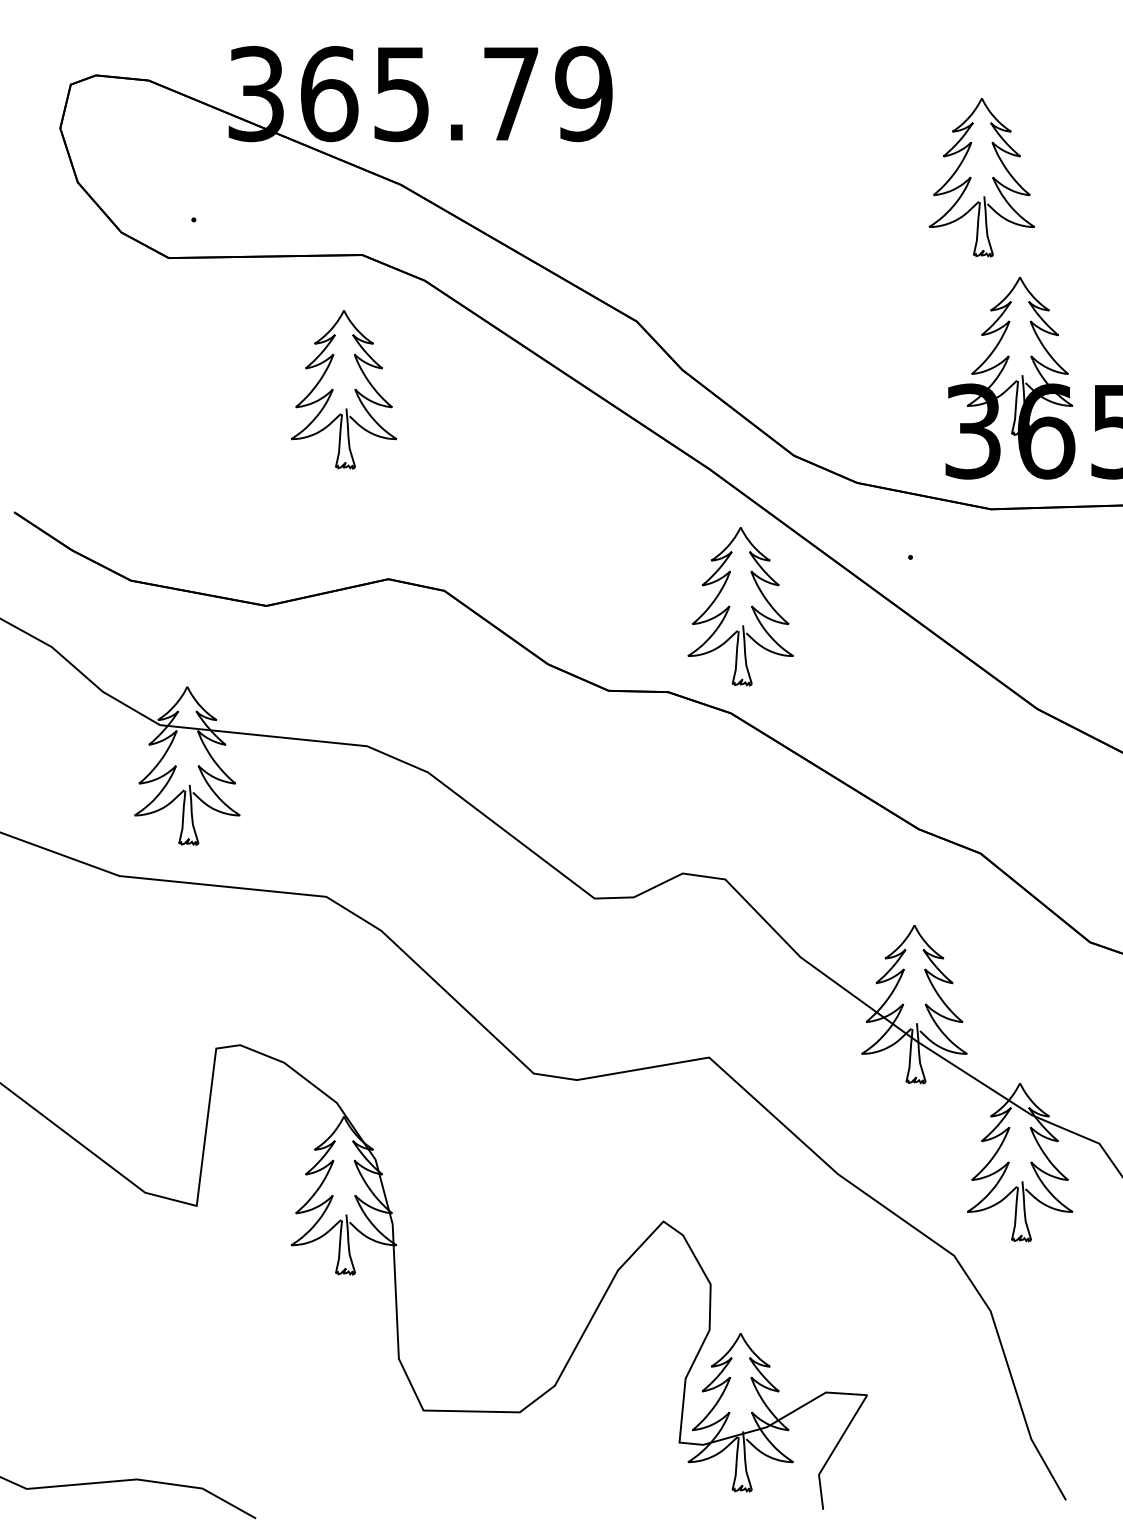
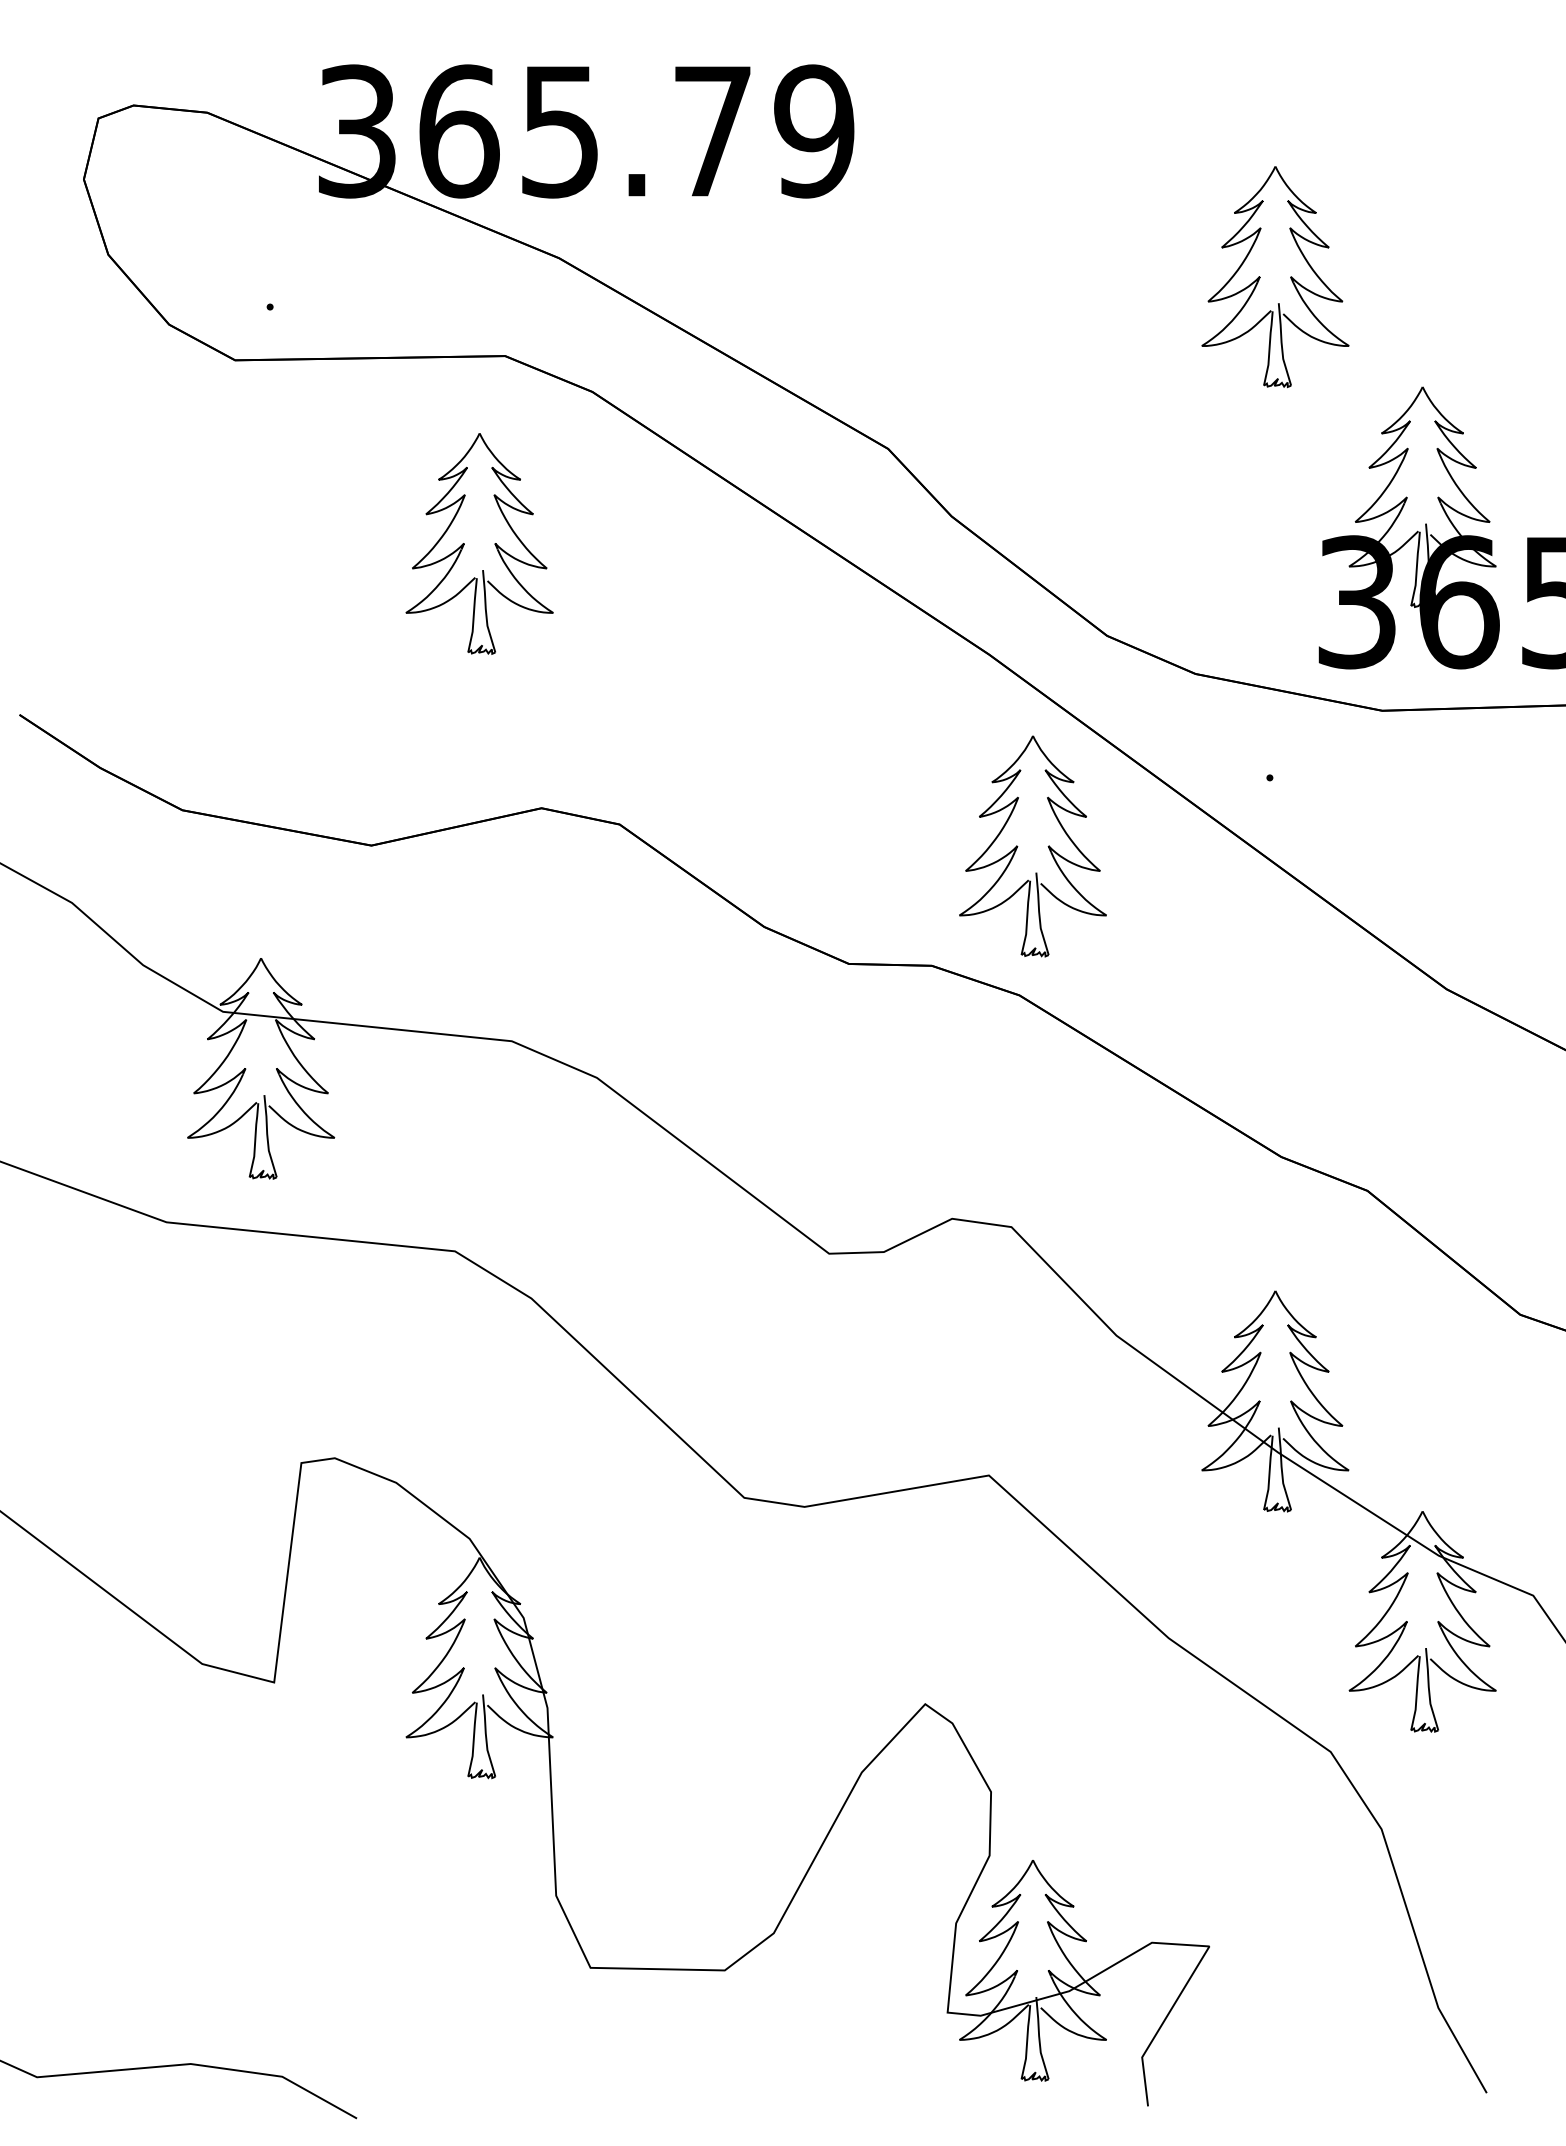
part: (971, 177) -> (1260, 277), moved

